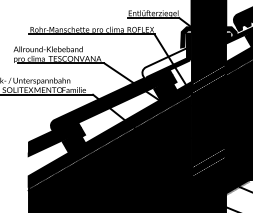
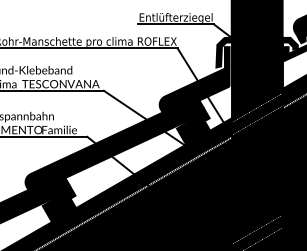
fill: (164, 64) -> (192, 92), added

